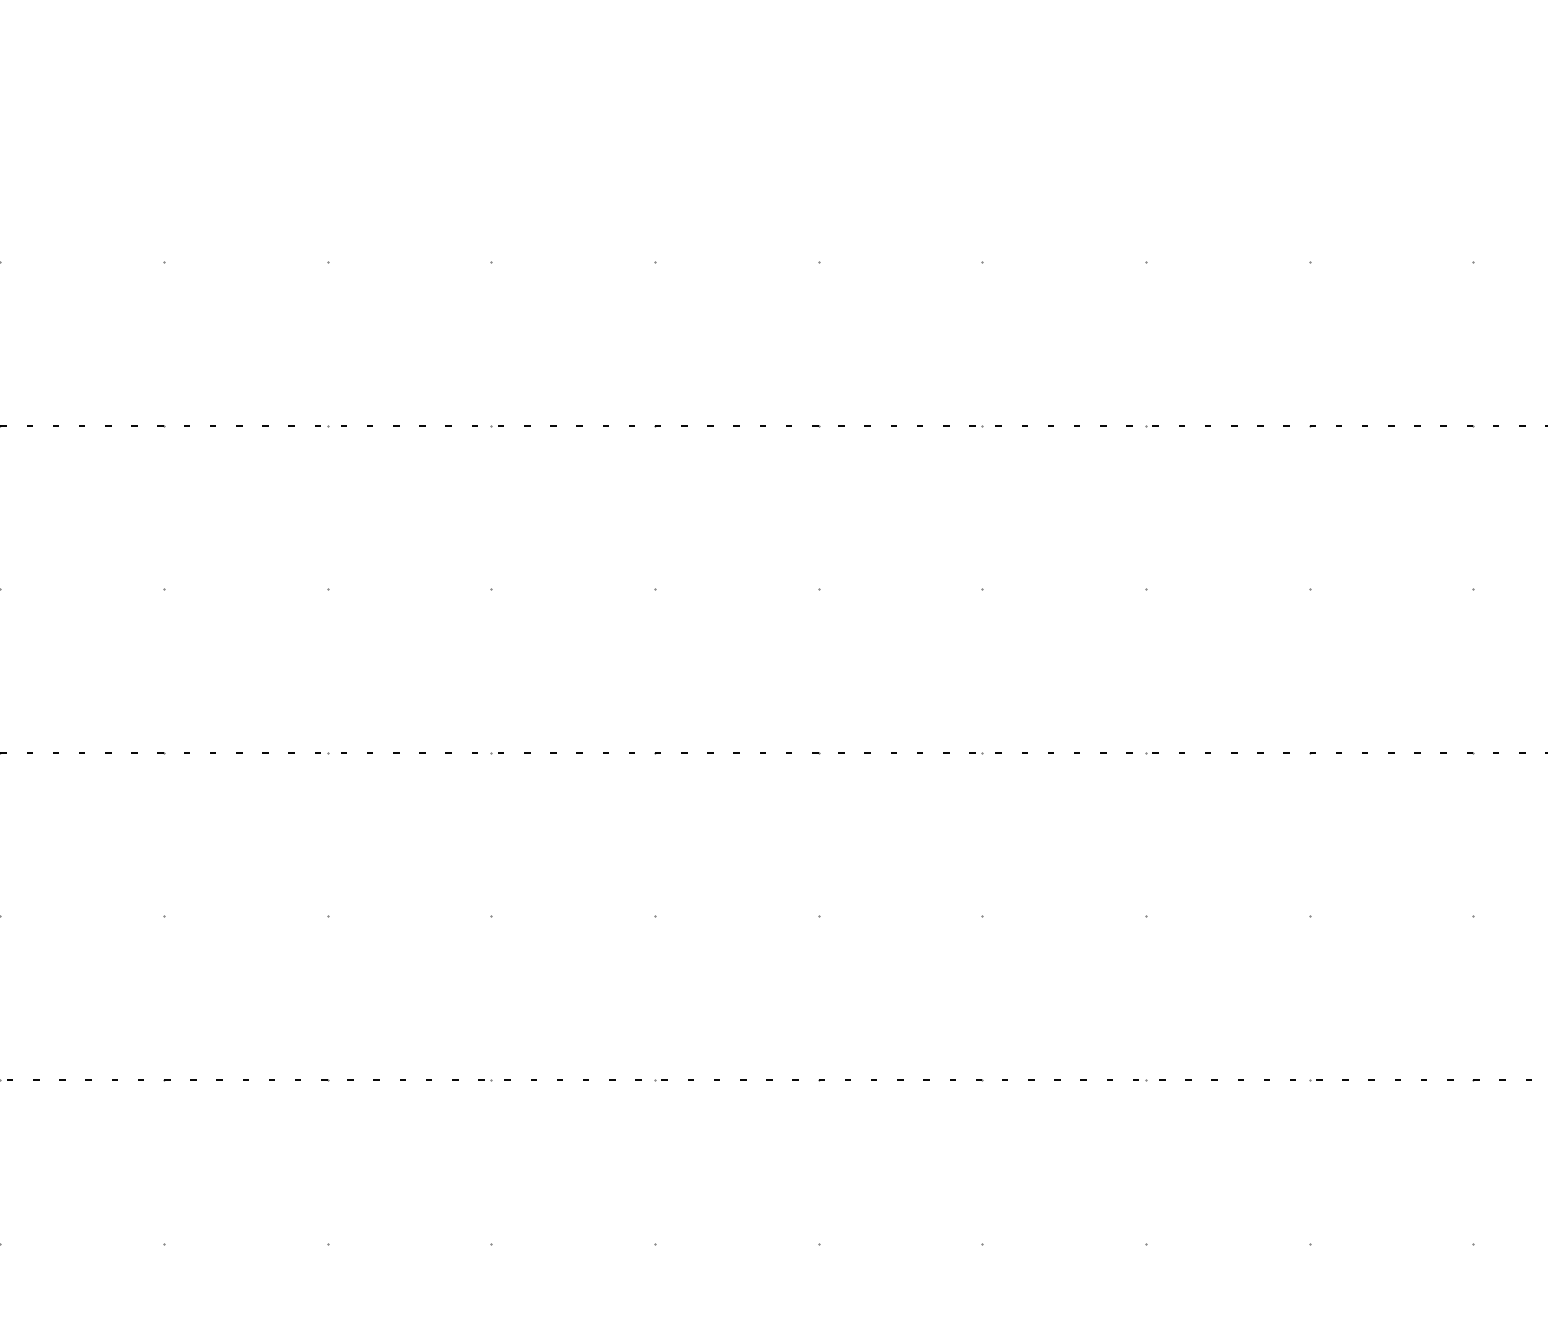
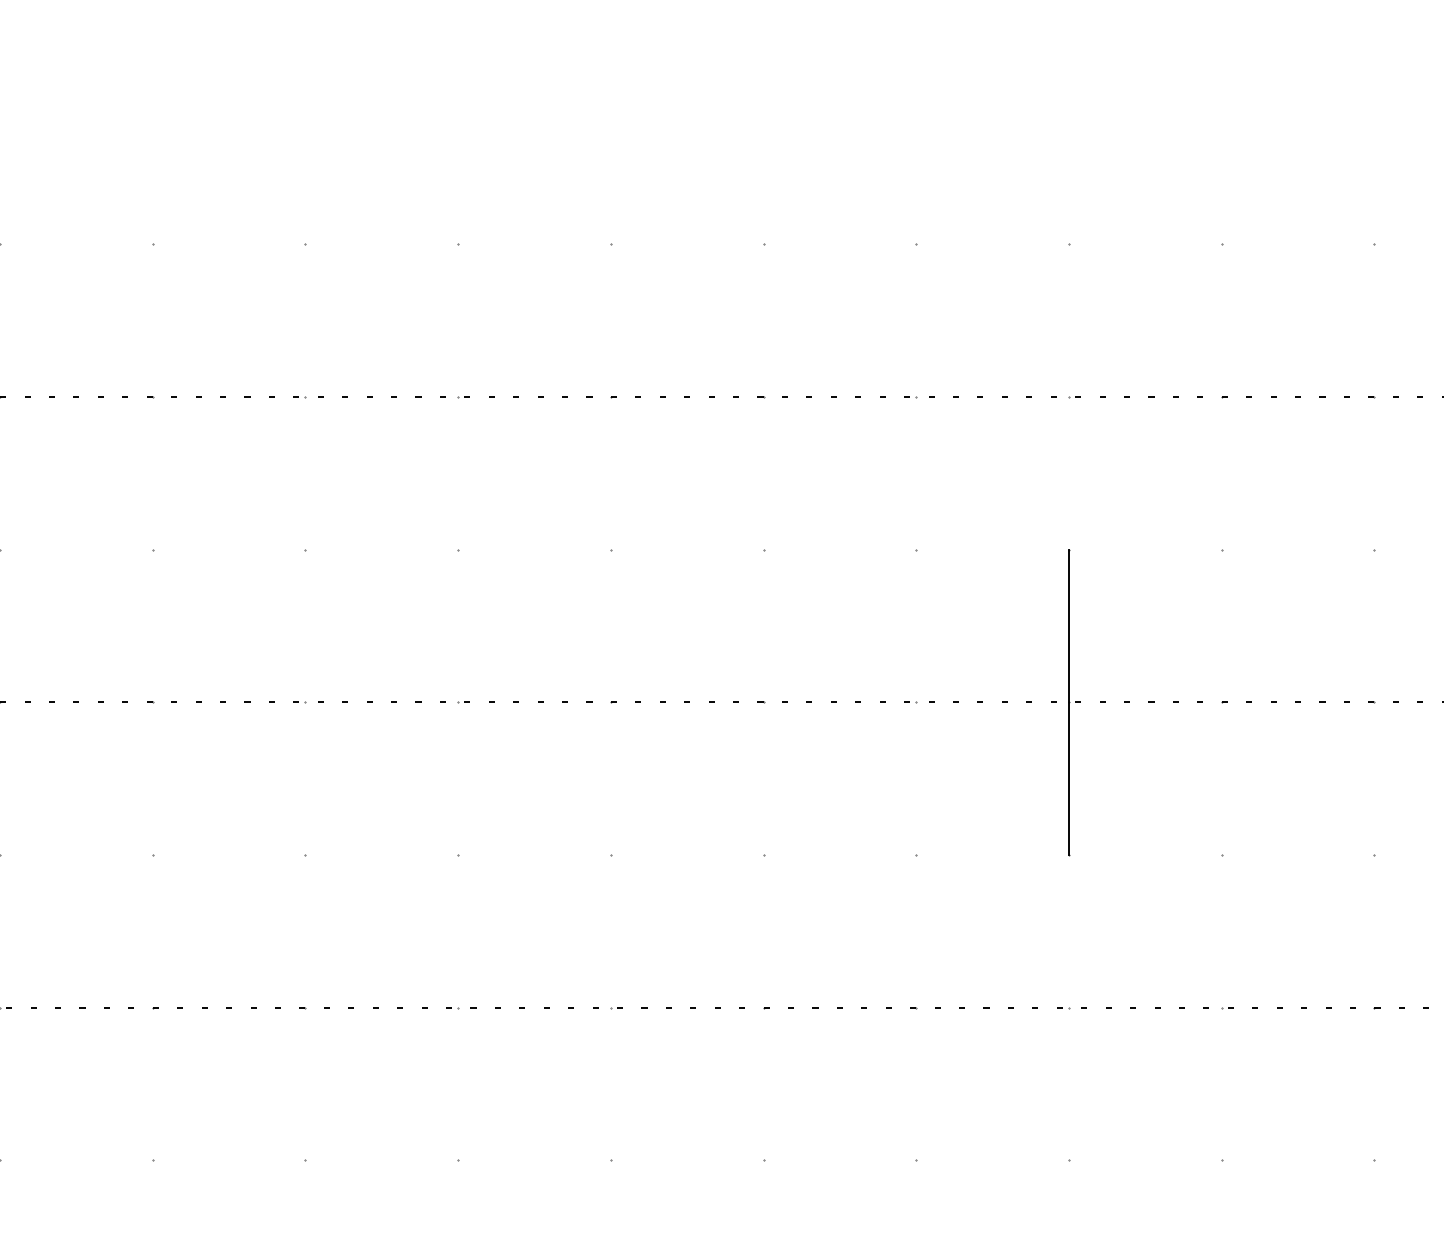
line: (1145, 752) -> (1068, 702), added

